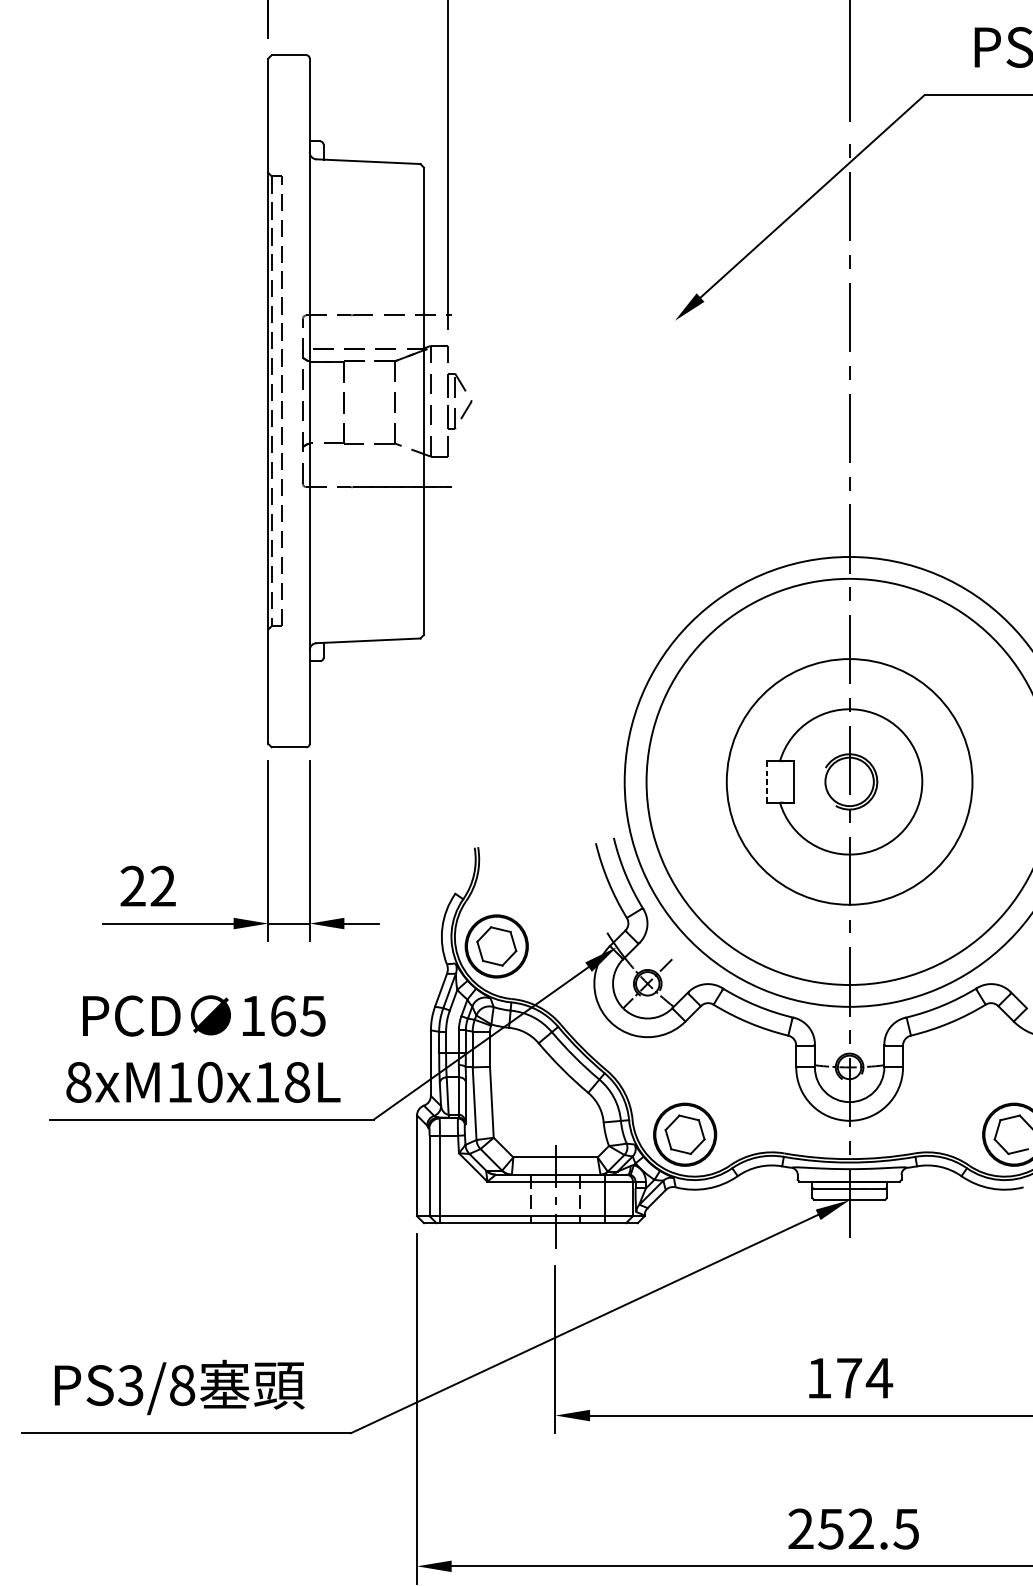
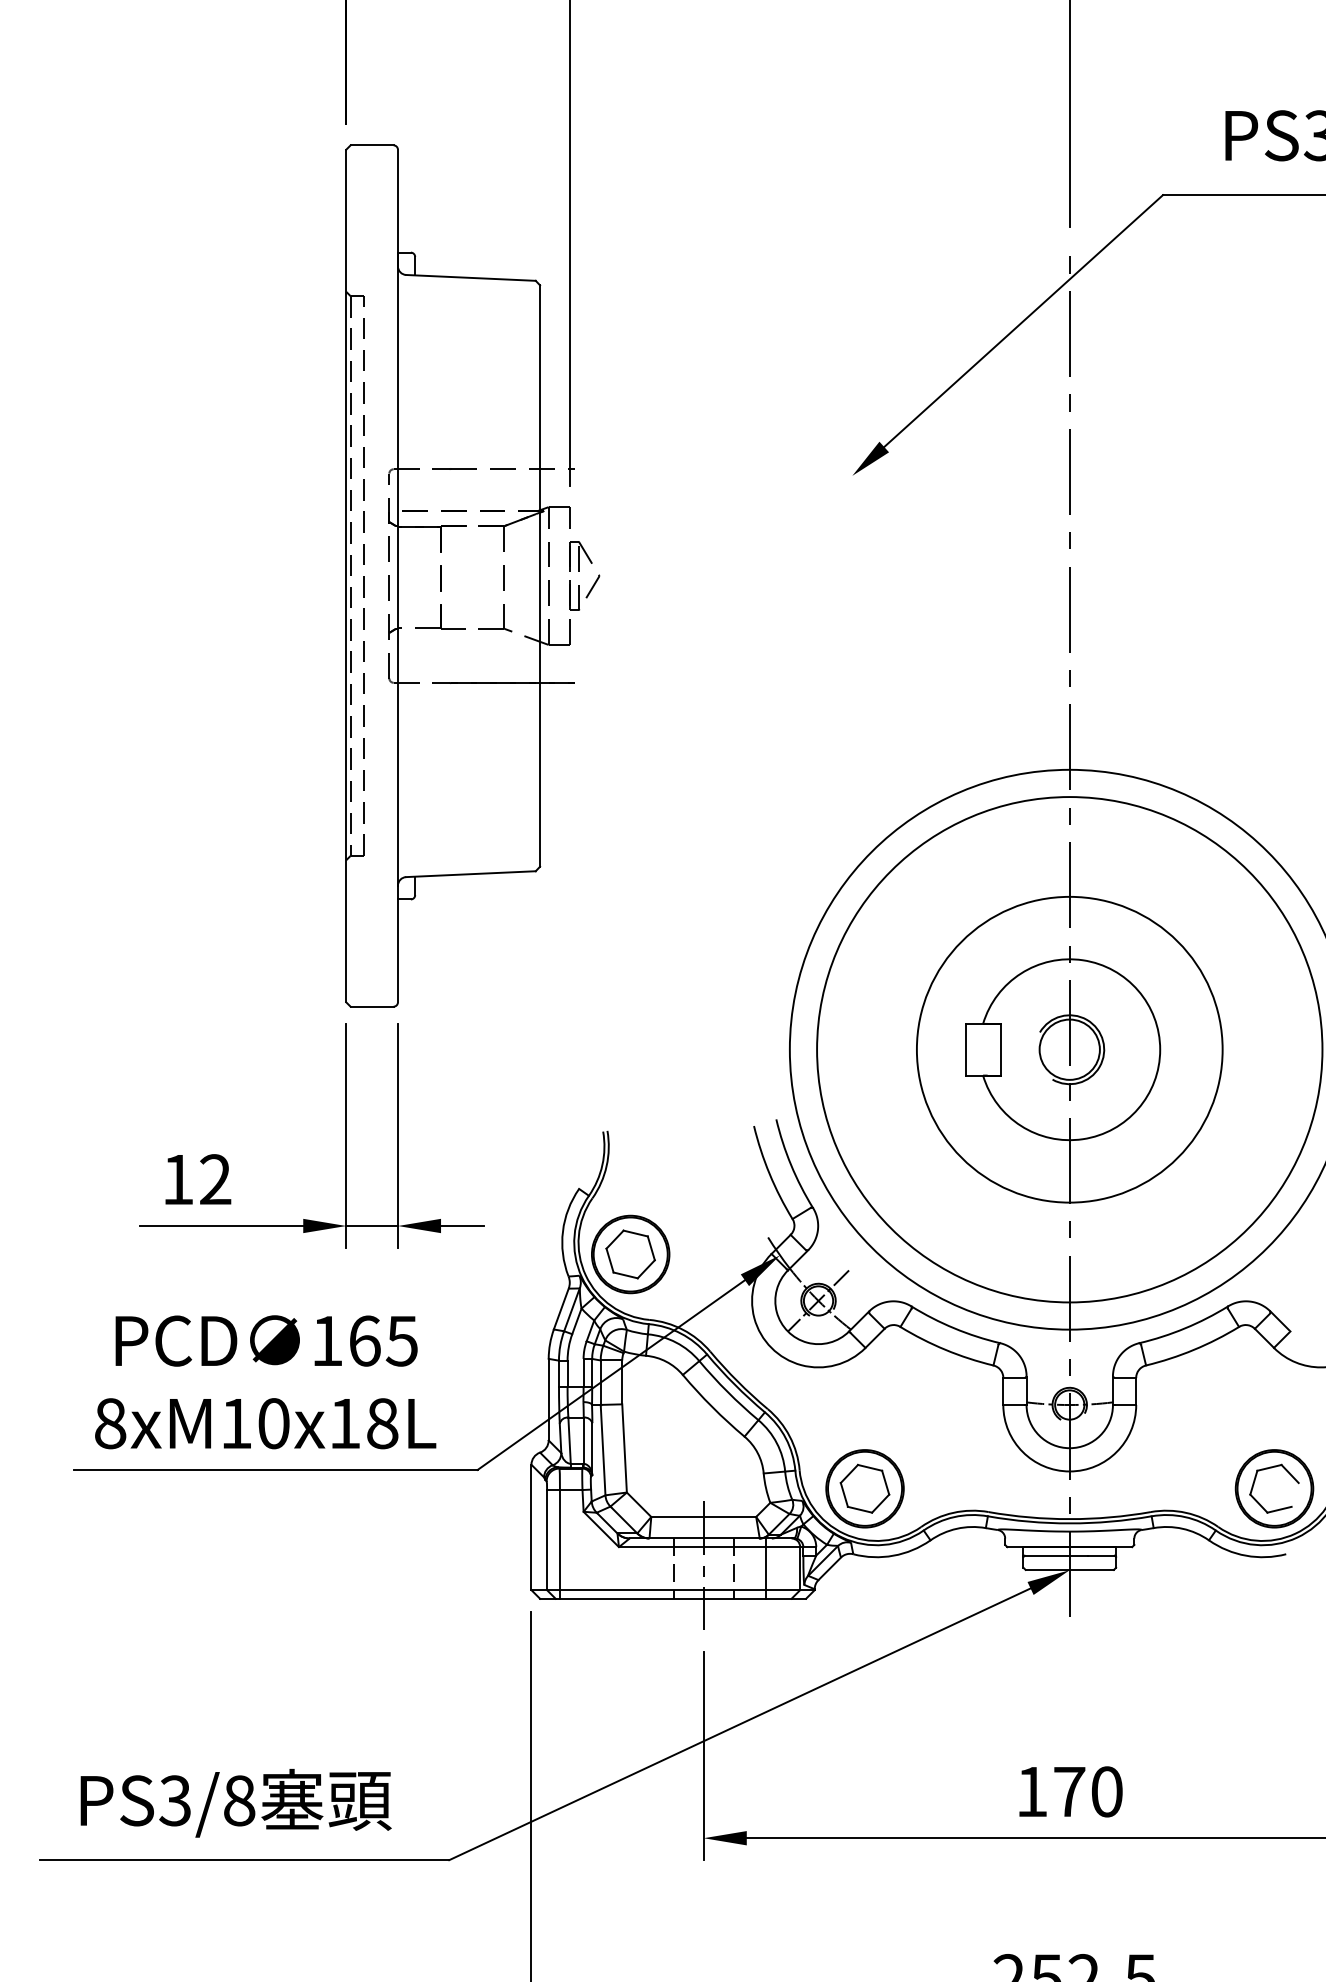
line: (766, 781) -> (966, 1049), dashed -> solid
text: (132, 886) -> (177, 1179), 22 -> 12
text: (879, 1378) -> (1106, 1791), 174 -> 170

